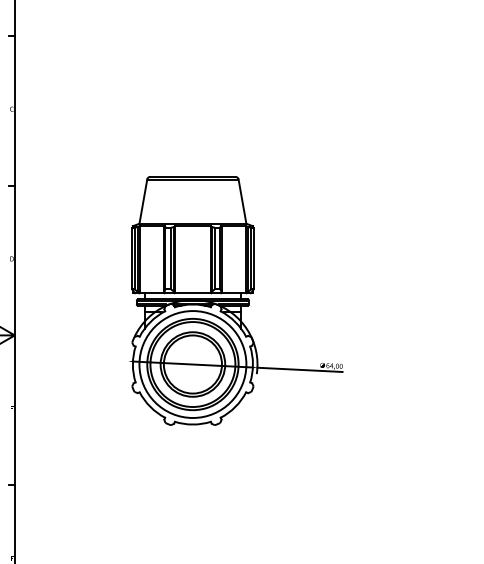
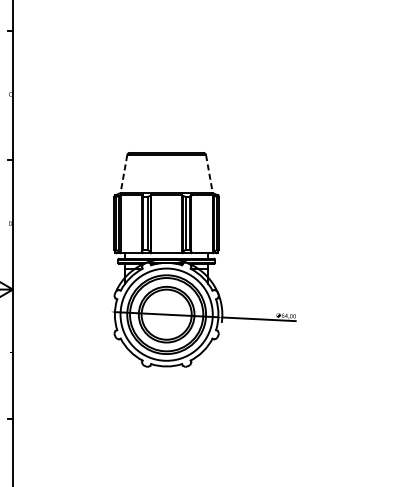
line: (143, 202) -> (124, 174), solid -> dashed
line: (242, 202) -> (209, 174), solid -> dashed

